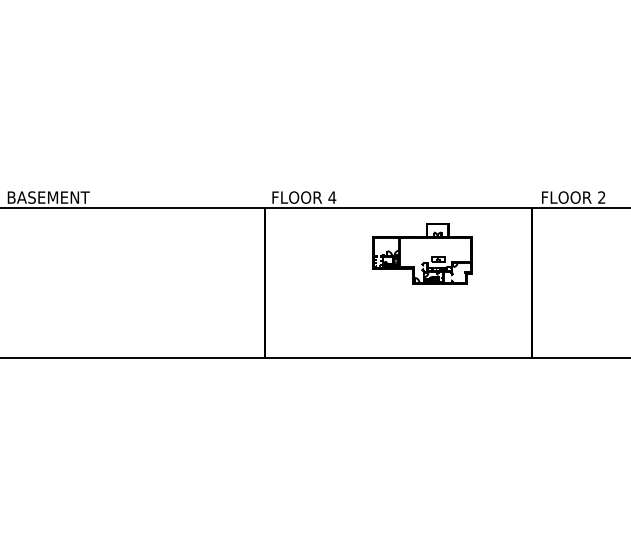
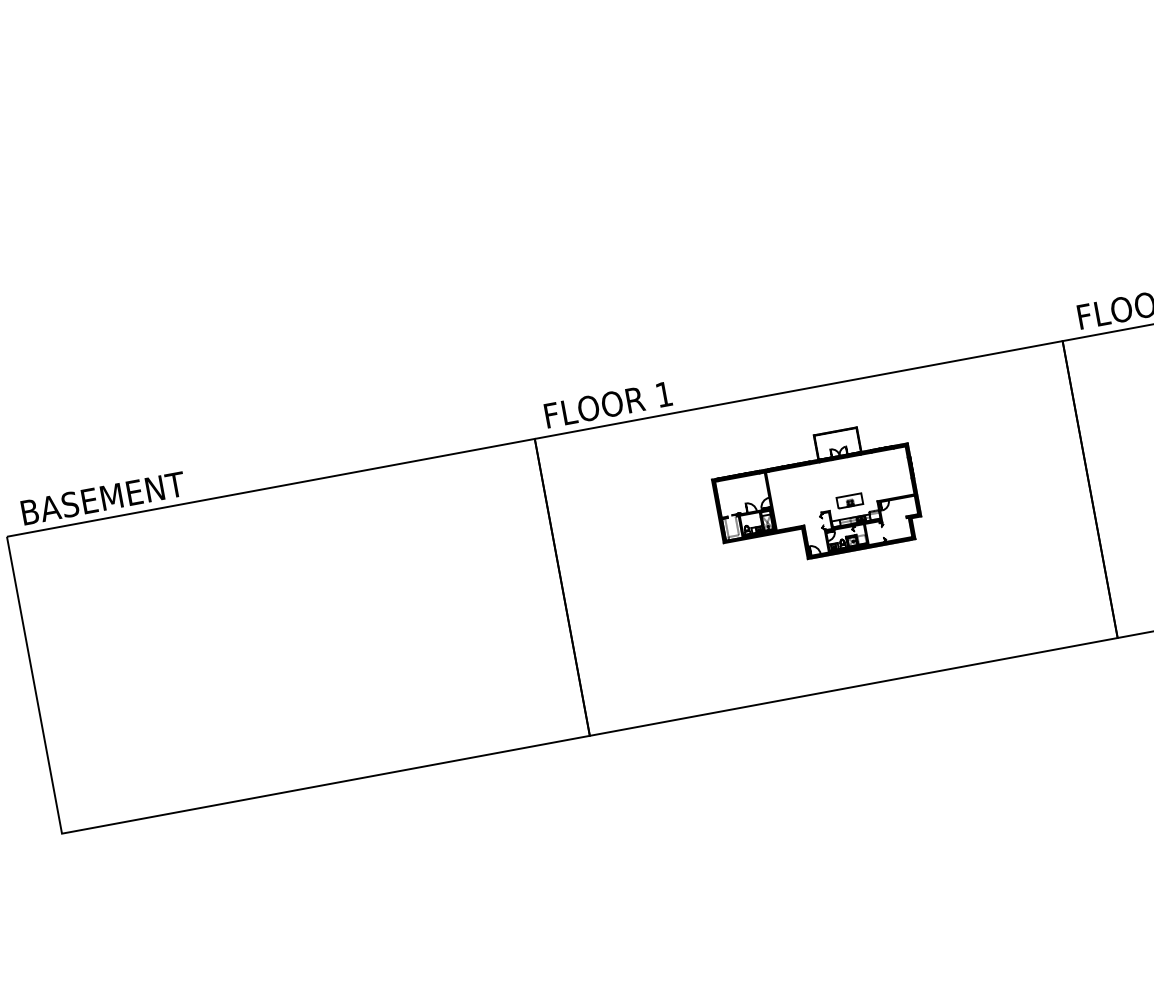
text: (332, 197) -> (664, 394), 4 -> 1
part: (422, 253) -> (816, 494), moved

